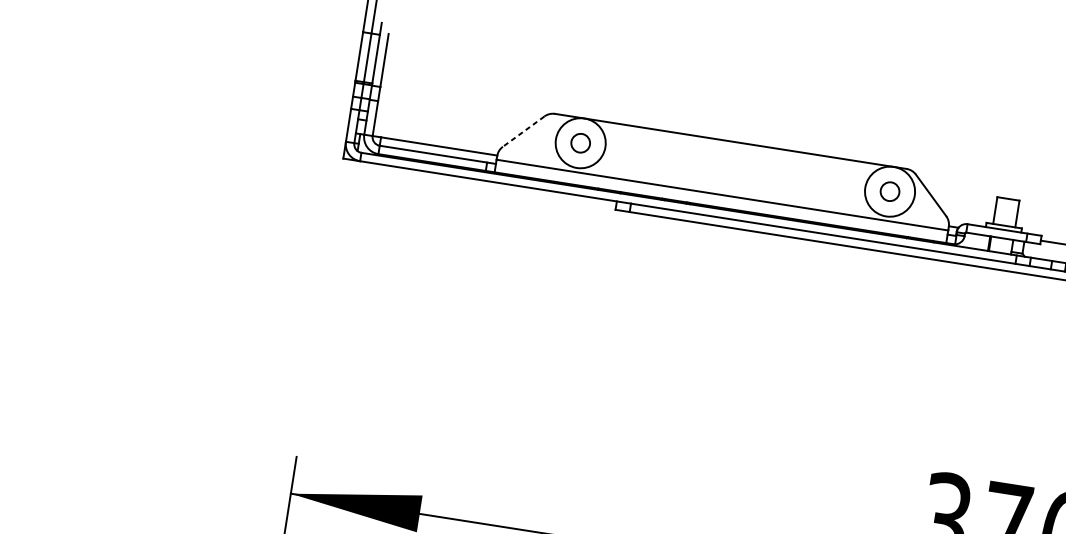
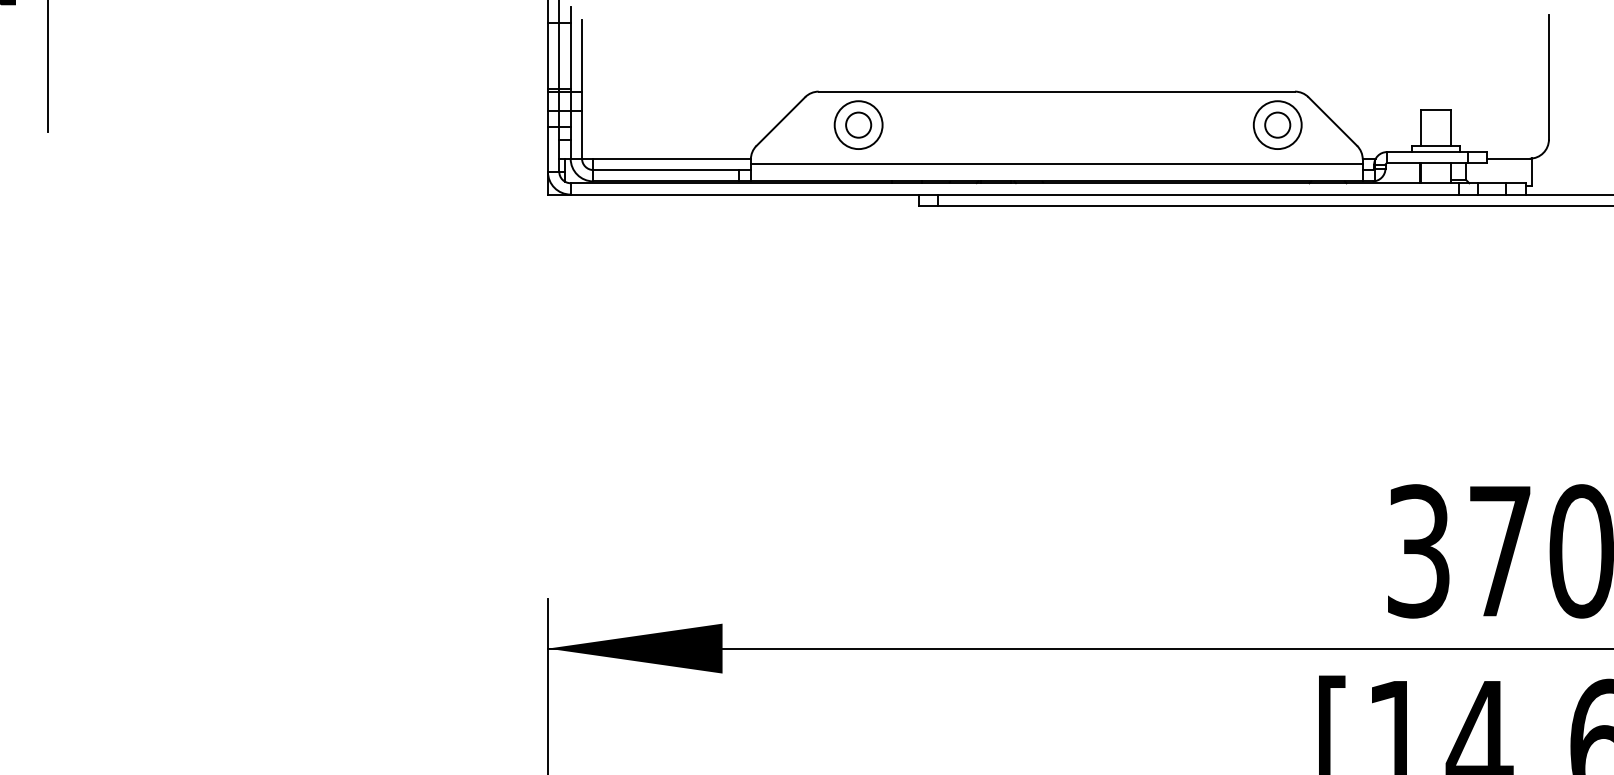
line: (523, 131) -> (780, 121), dashed -> solid
circle: (580, 143) -> (858, 125), size x0.71
circle: (889, 191) -> (1277, 125), size x0.71

